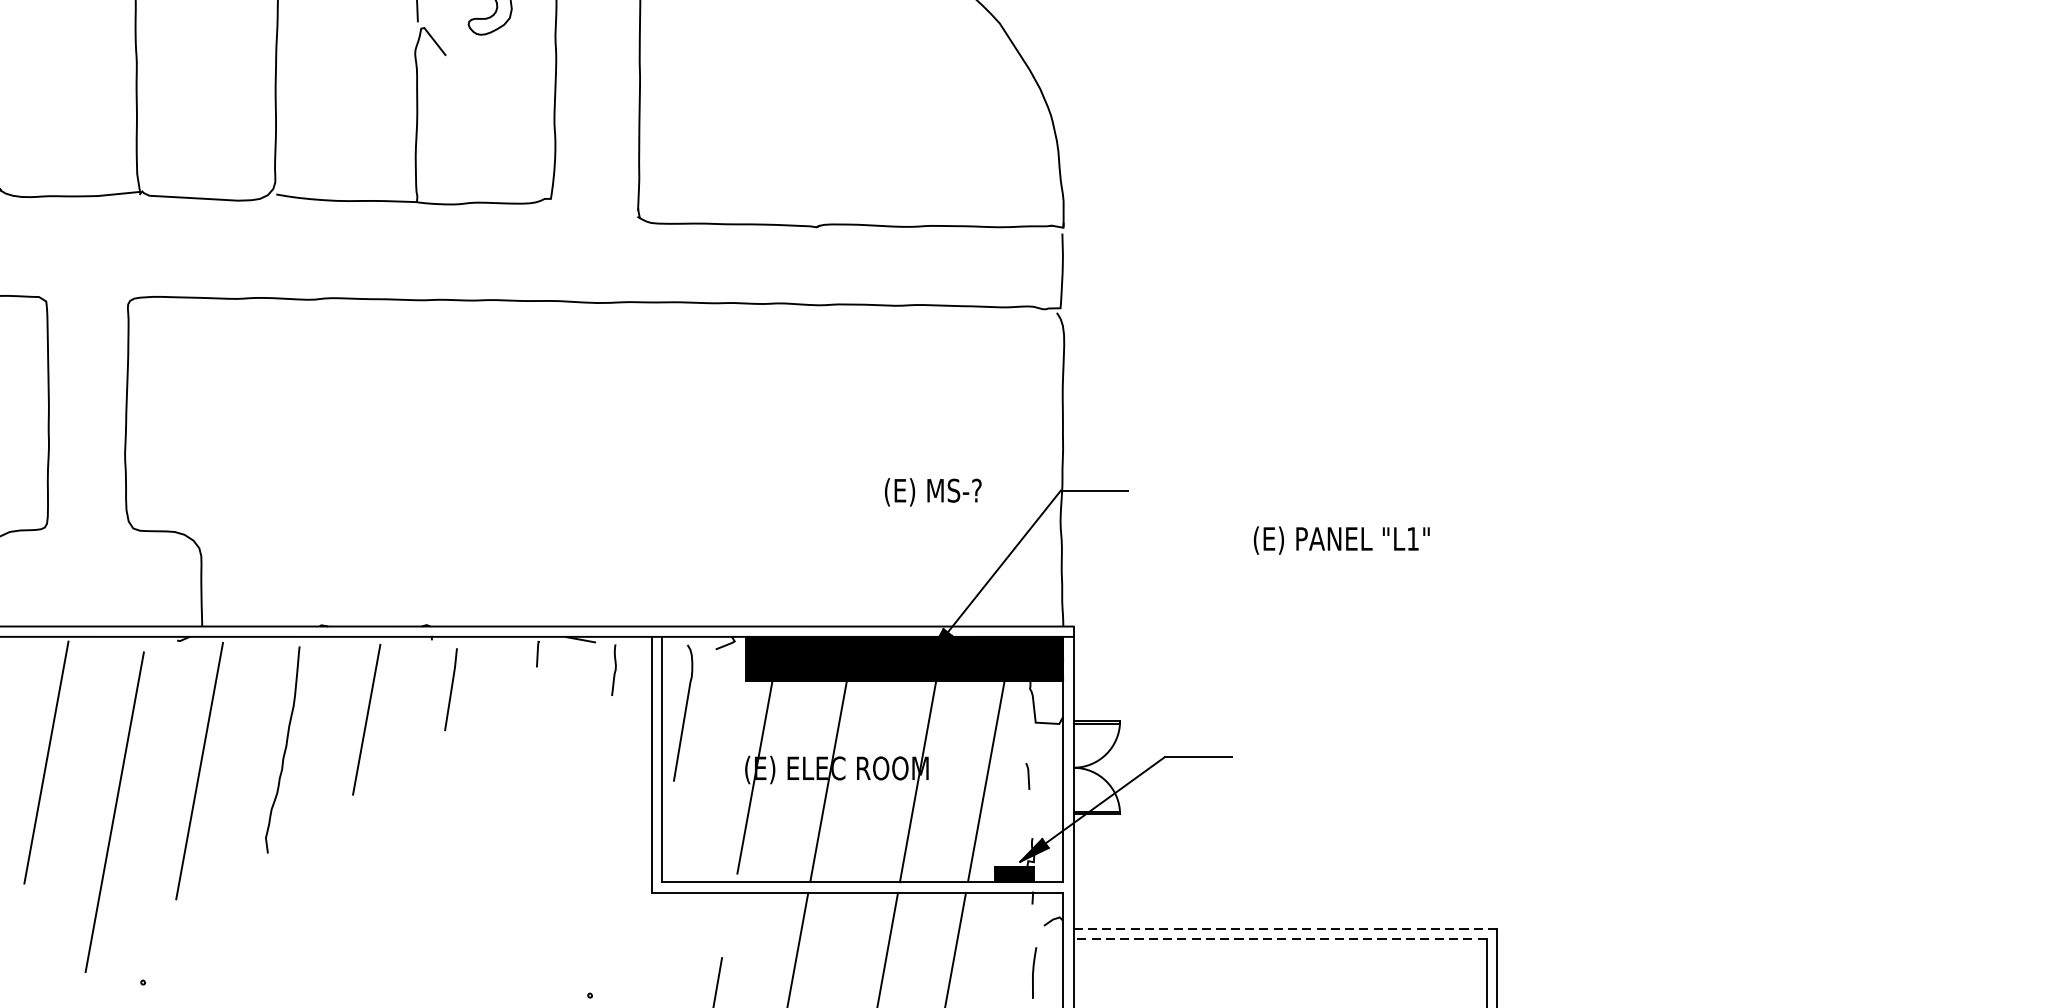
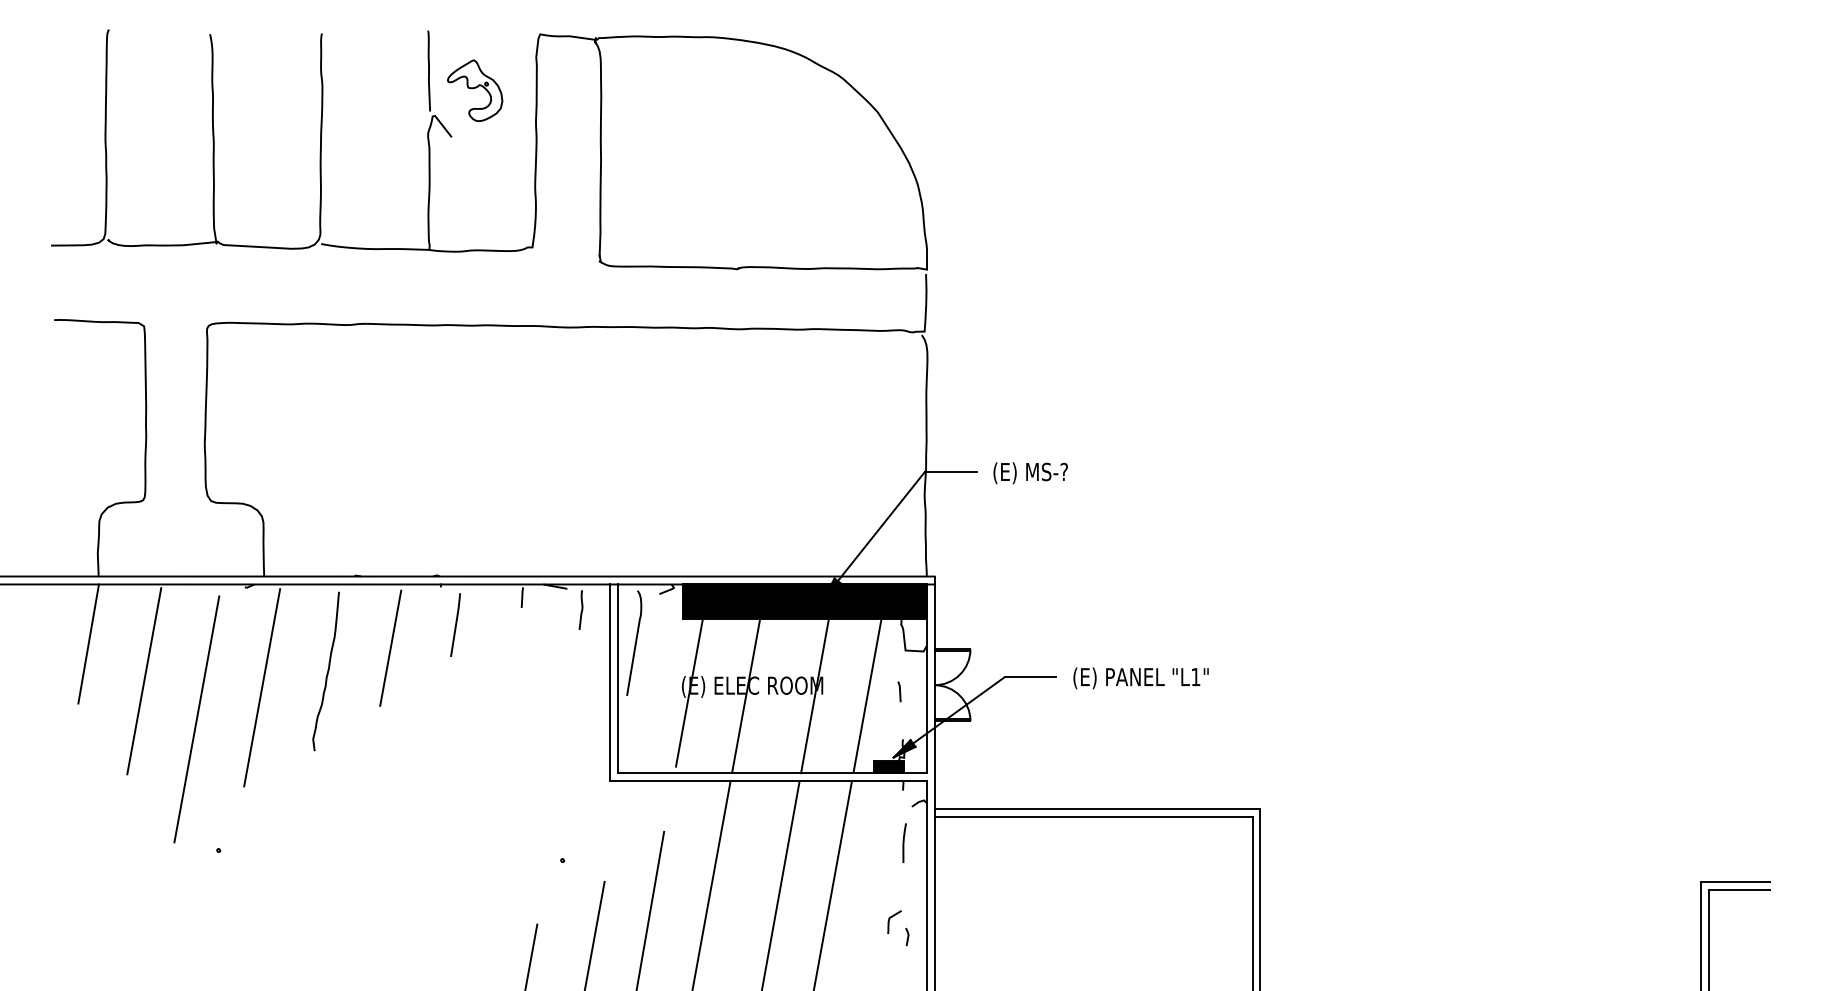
text: (932, 492) -> (1030, 473), moved
text: (1341, 540) -> (1140, 678), moved
line: (1285, 929) -> (1097, 809), dashed -> solid
line: (1279, 939) -> (1093, 817), dashed -> solid

